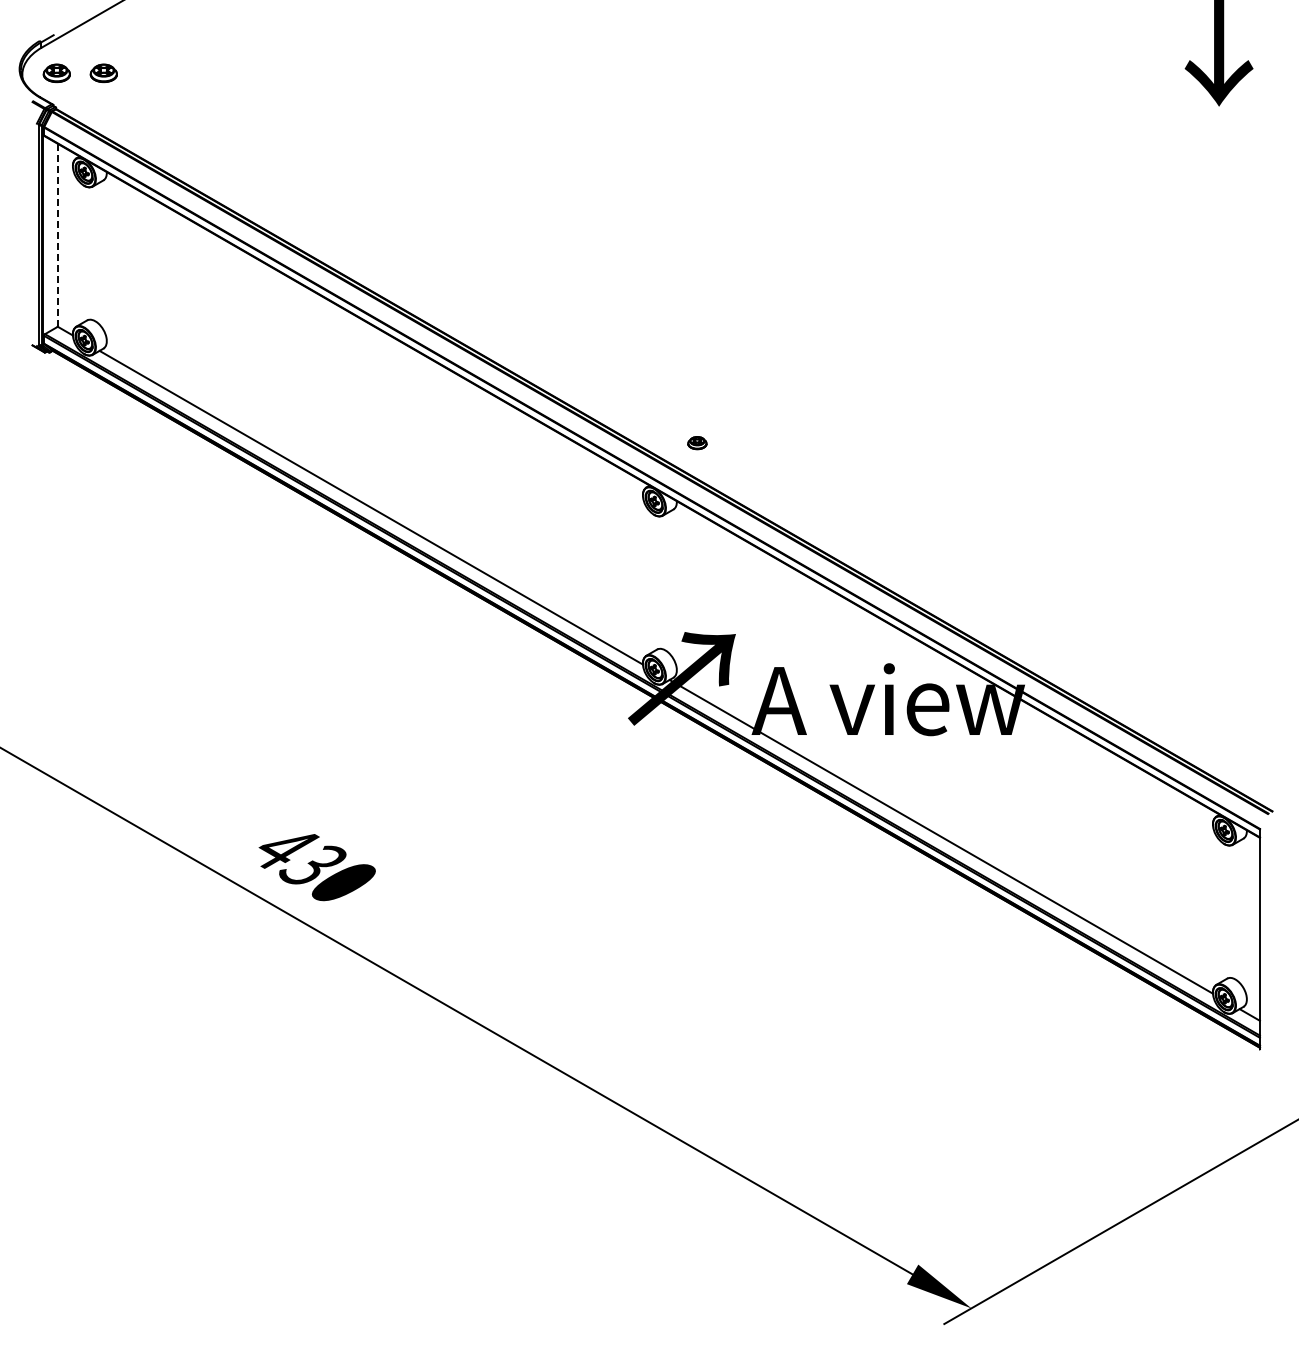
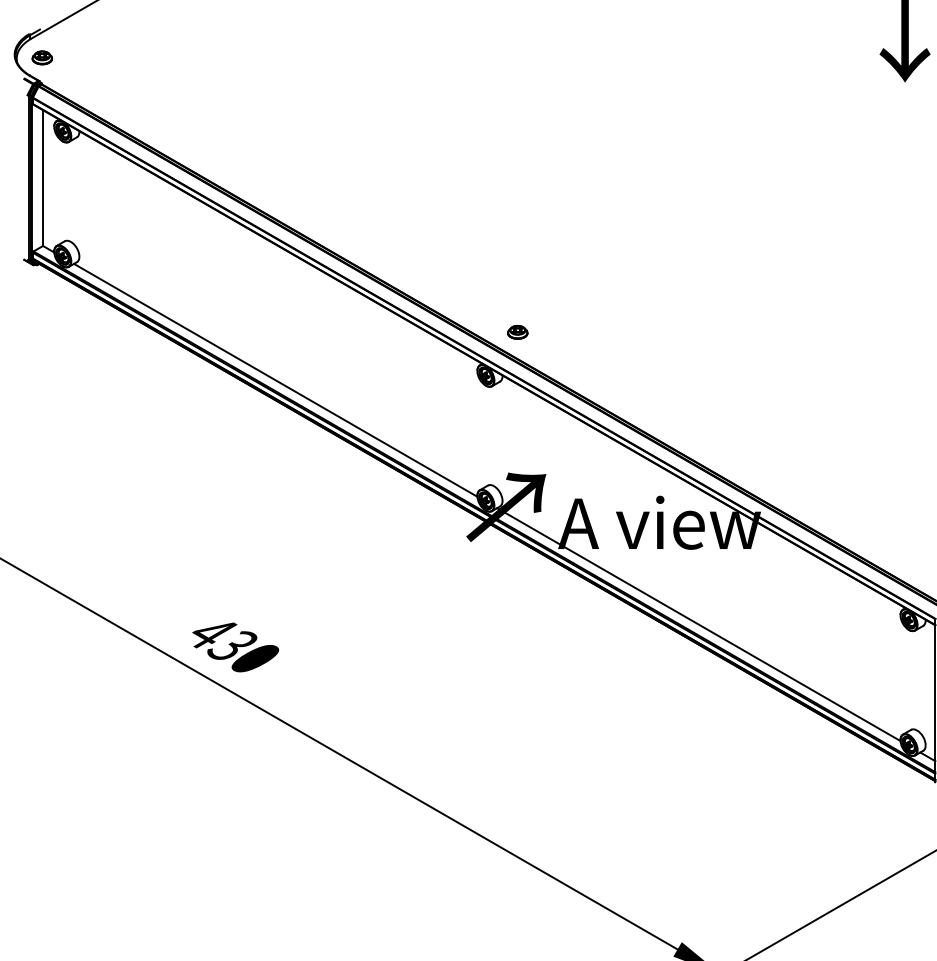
part: (103, 73) -> (76, 57), removed
line: (57, 234) -> (42, 177), dashed -> solid
part: (697, 442) -> (517, 331), size x1.43

